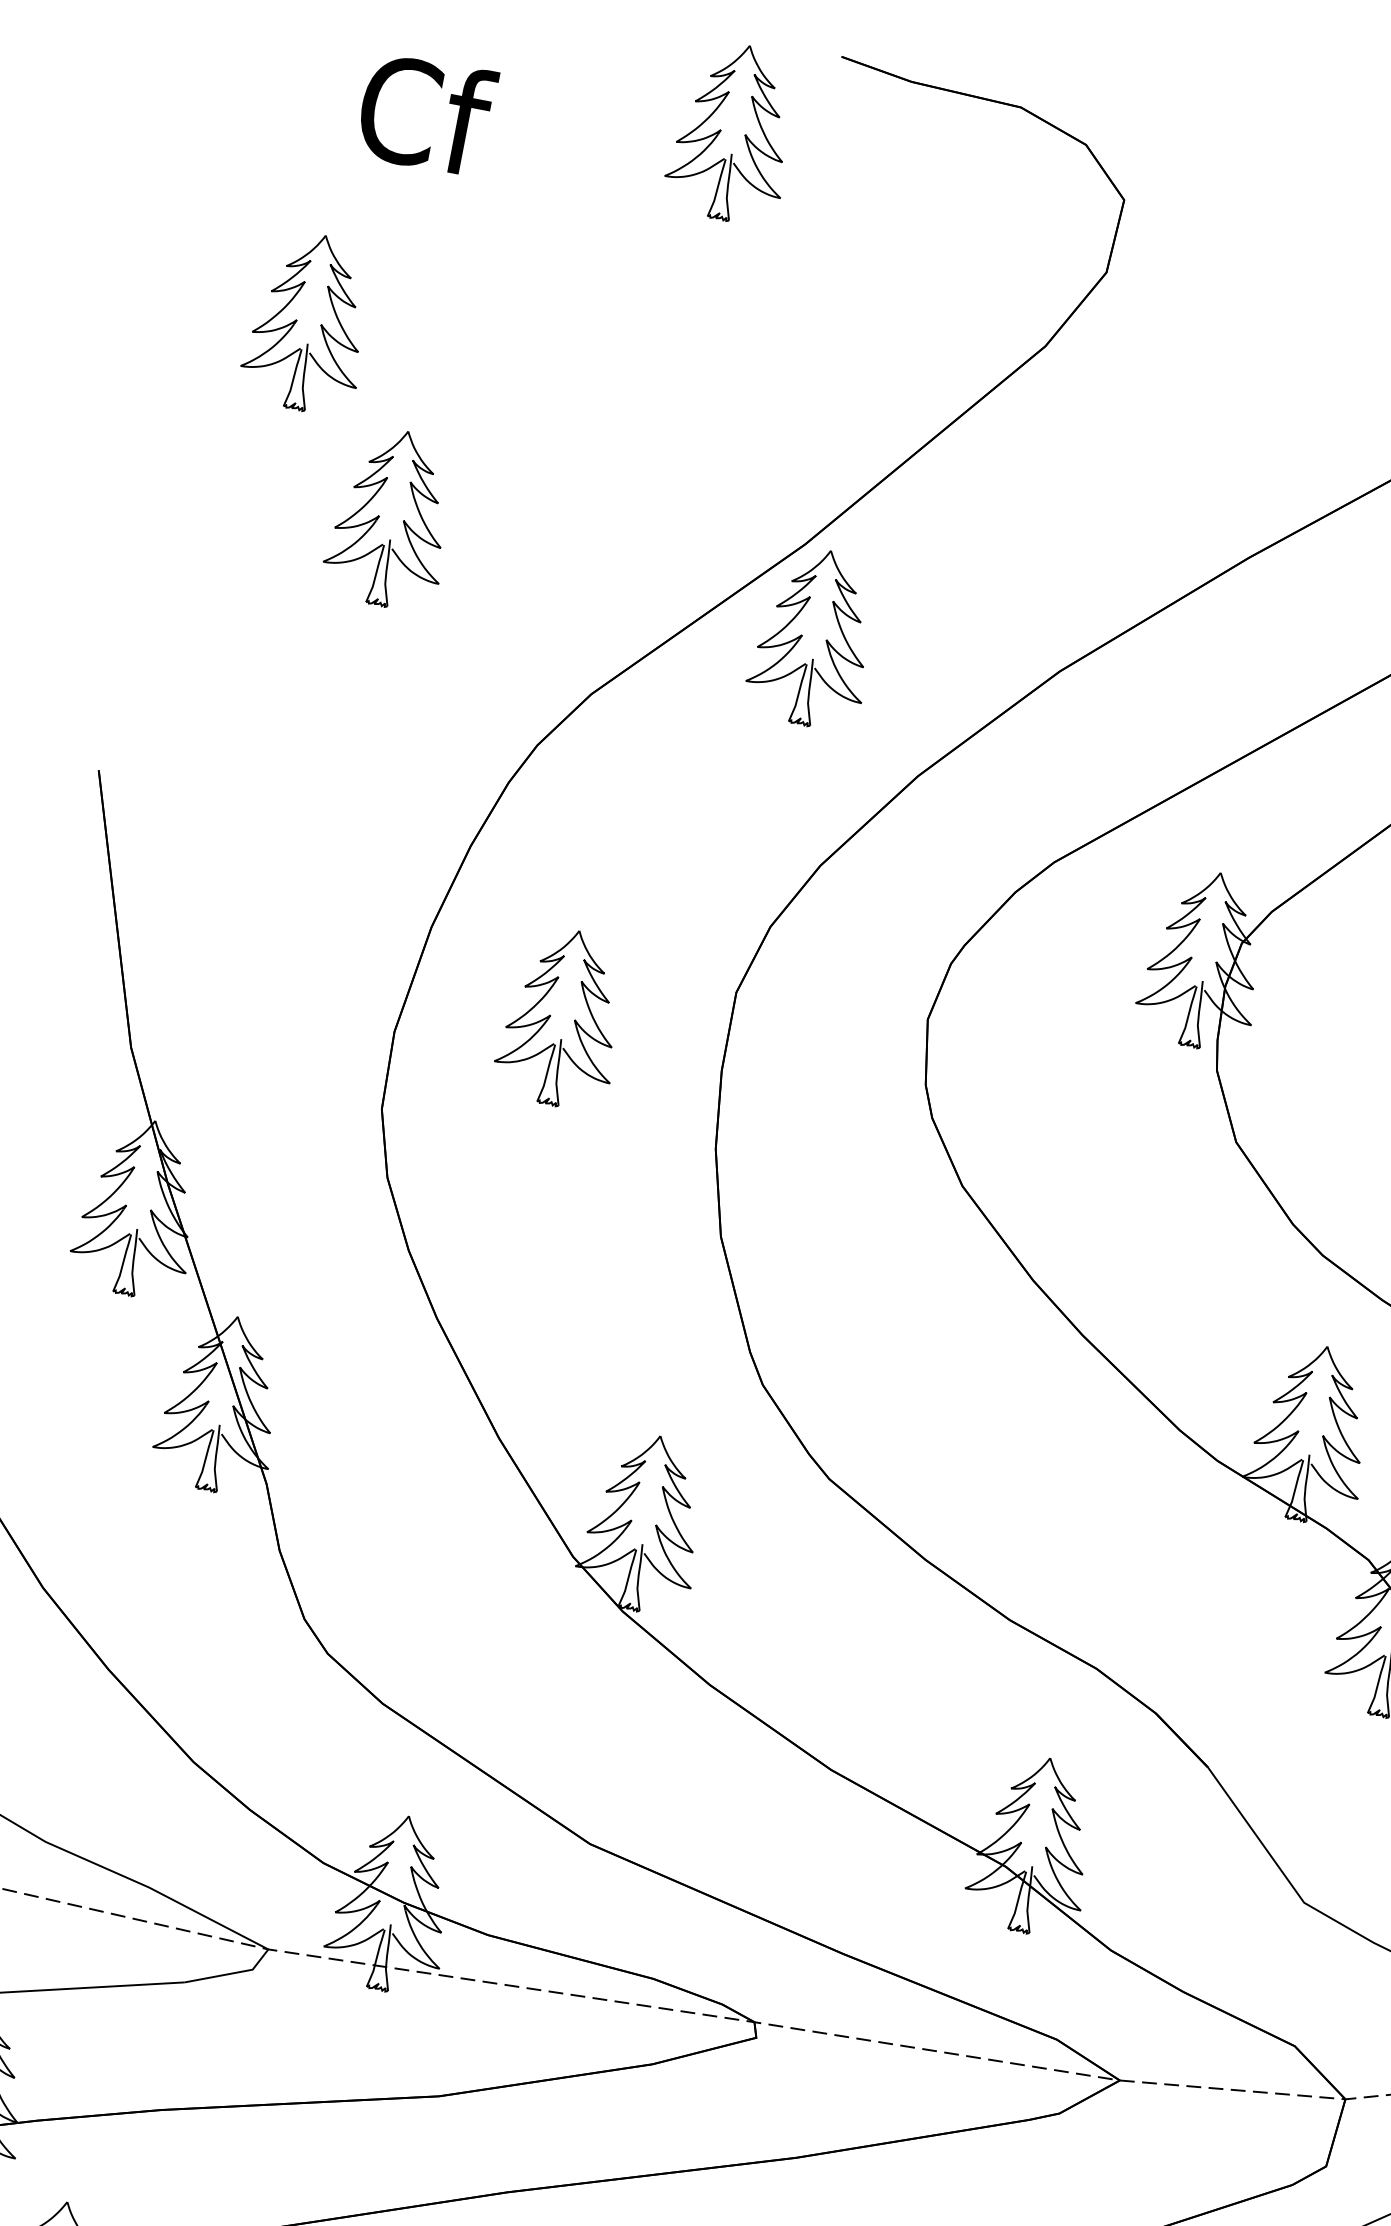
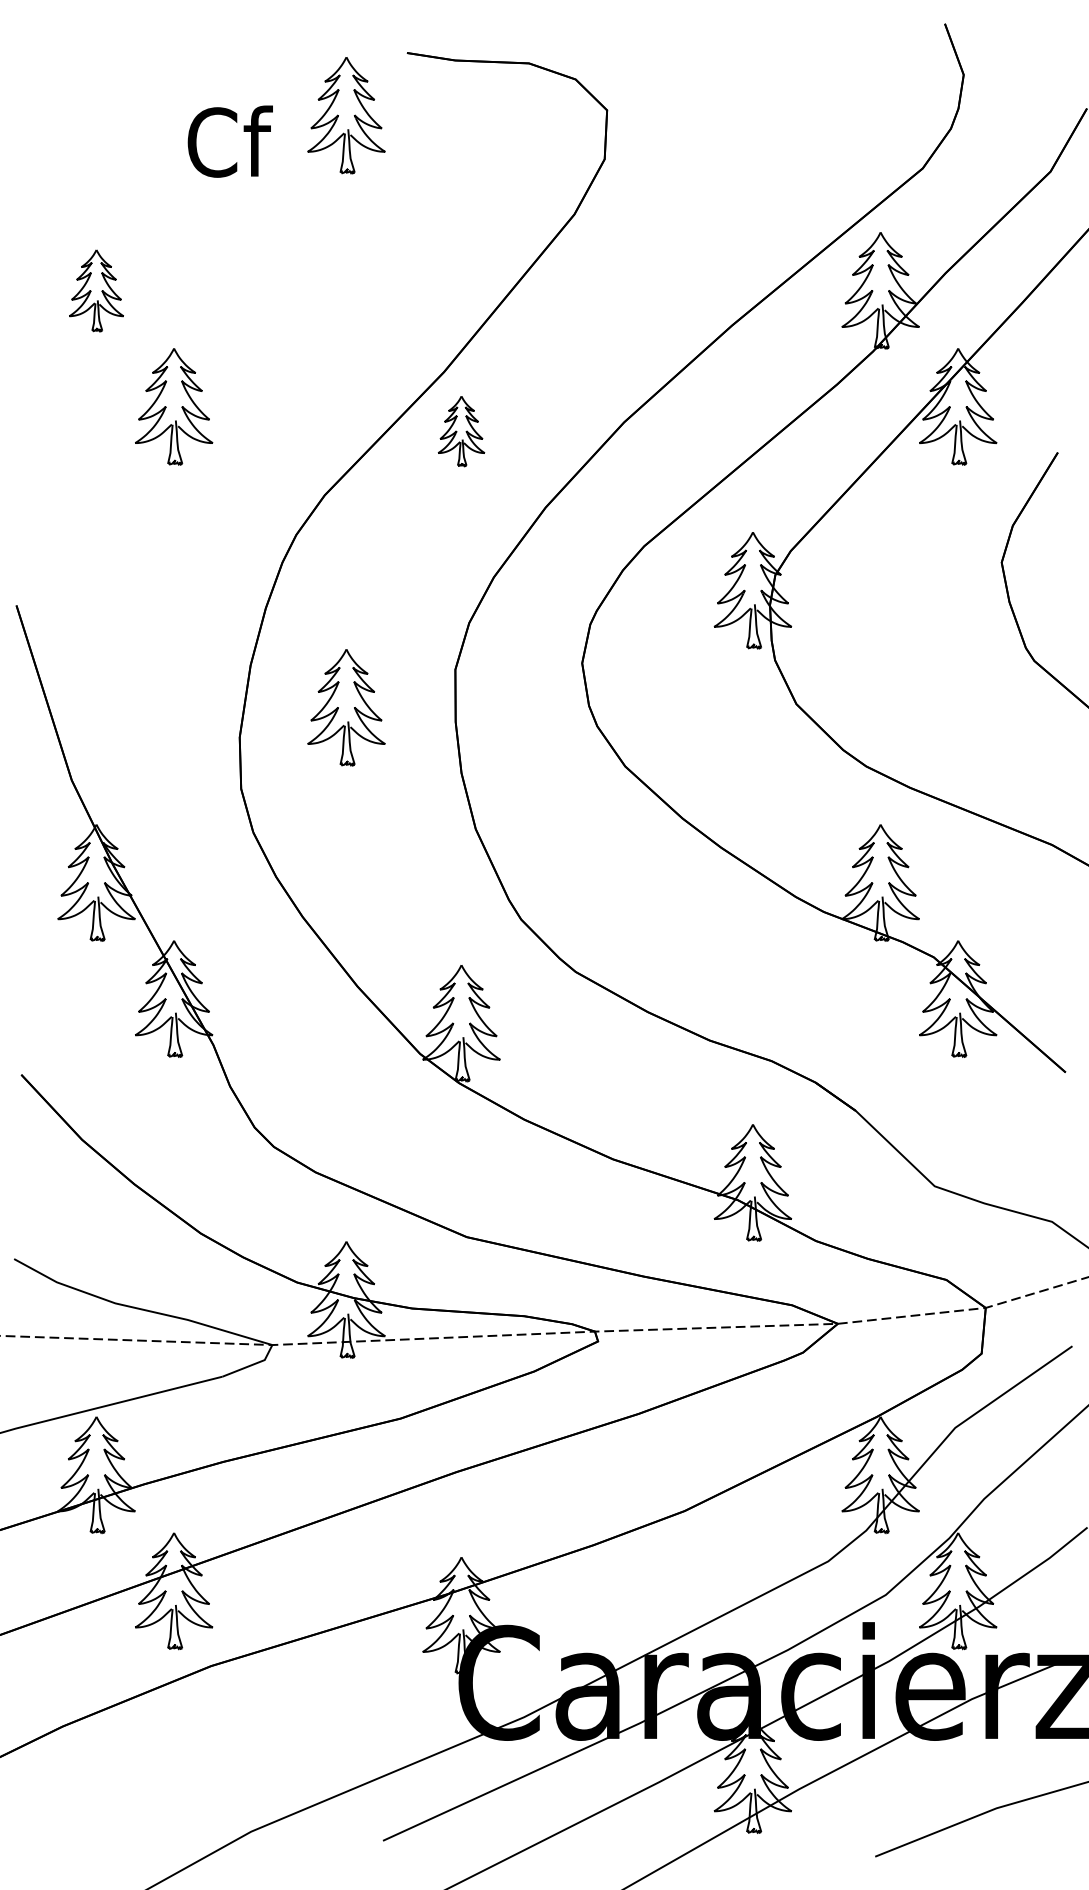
text: (425, 113) -> (229, 141), moved
part: (309, 322) -> (96, 290), size x0.7
part: (814, 638) -> (461, 431), size x0.6

